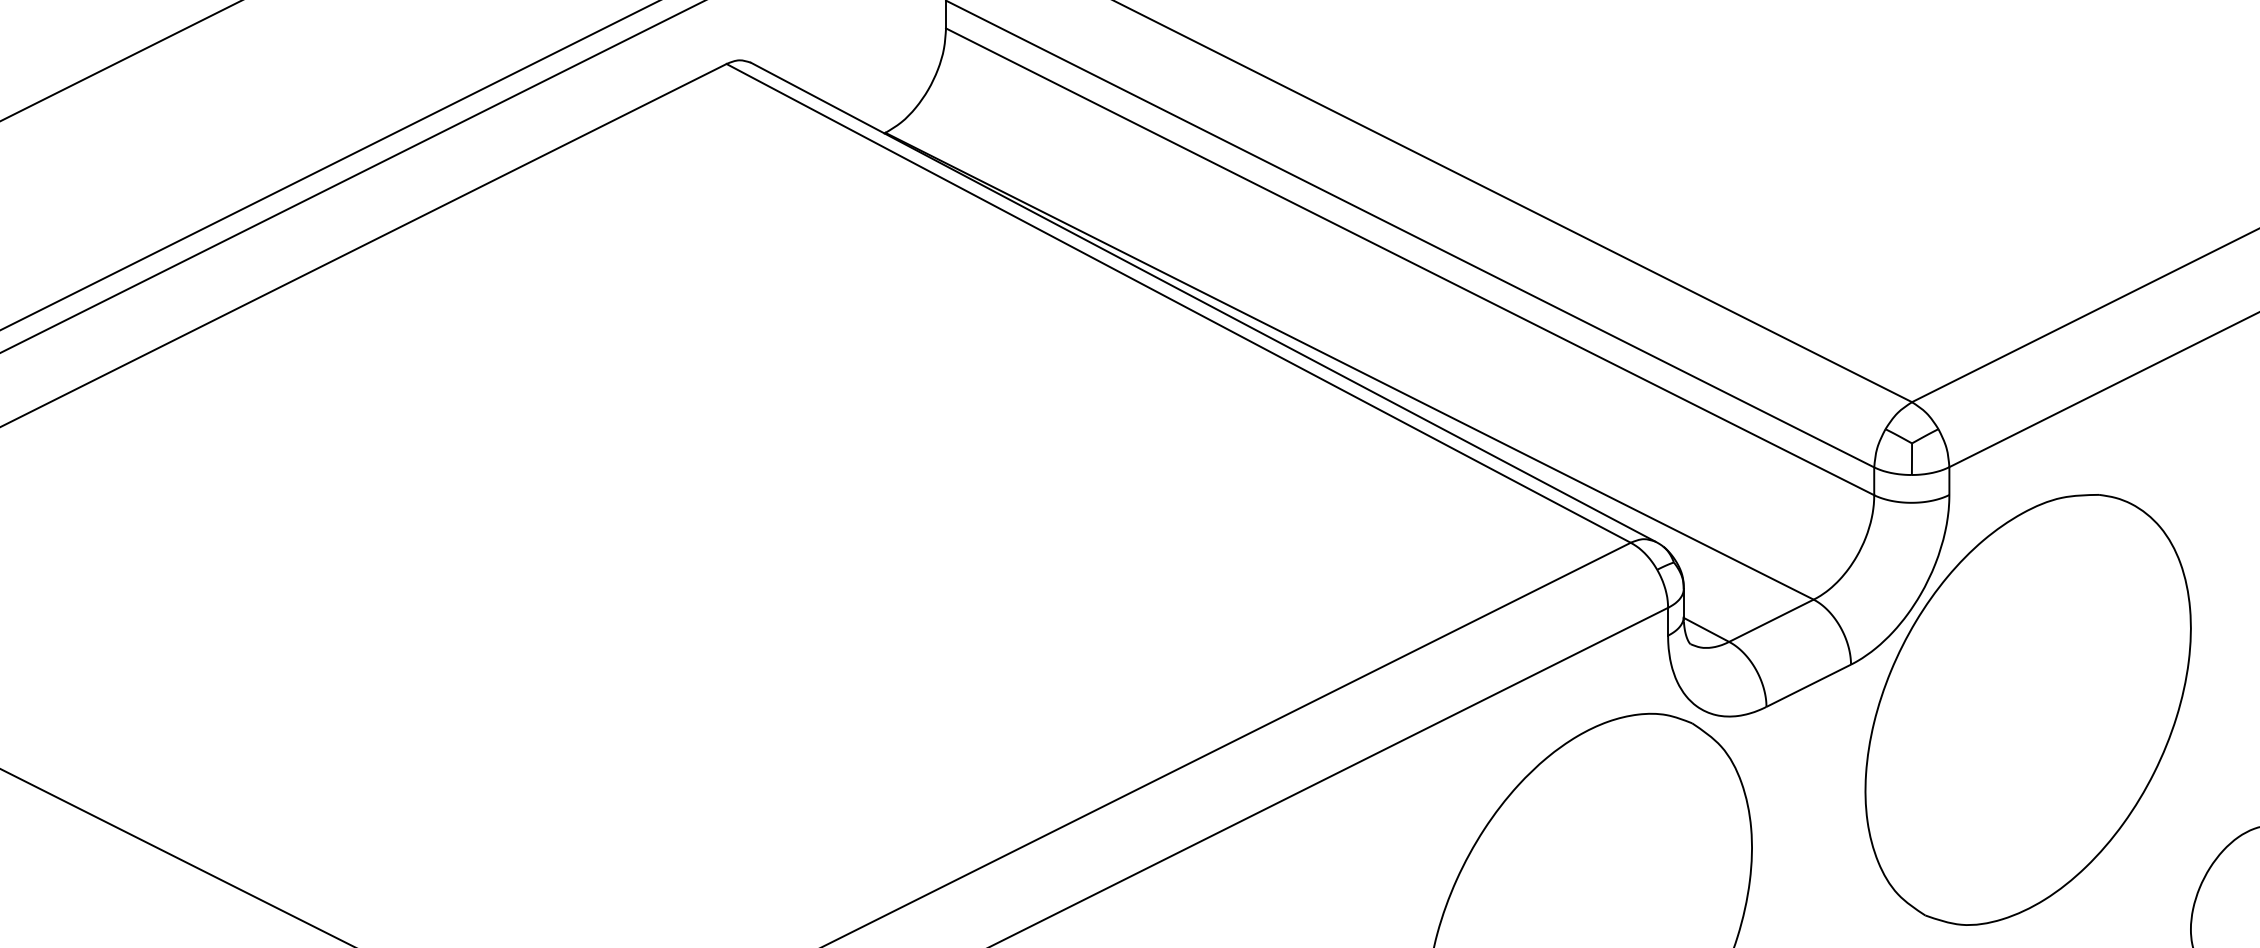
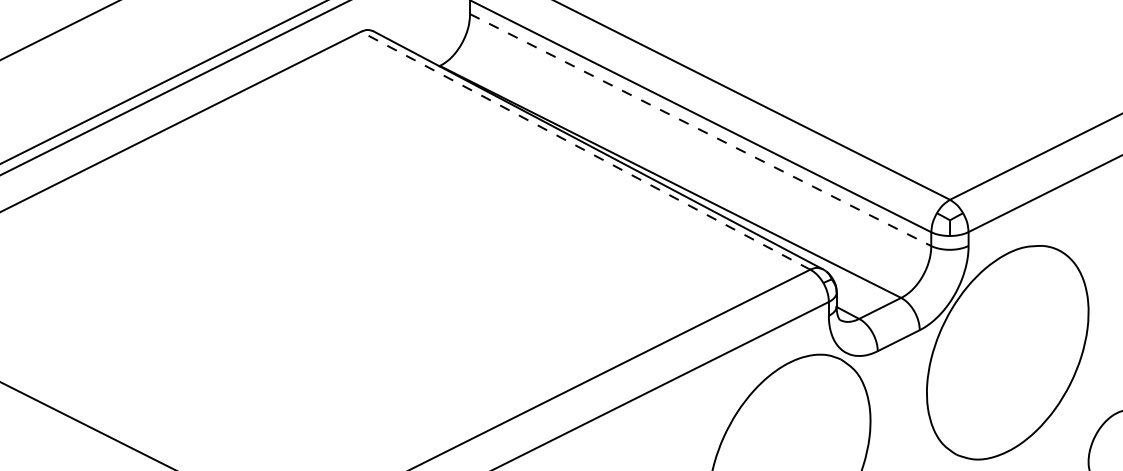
line: (1411, 262) -> (701, 130), solid -> dashed
line: (1178, 302) -> (585, 150), solid -> dashed

